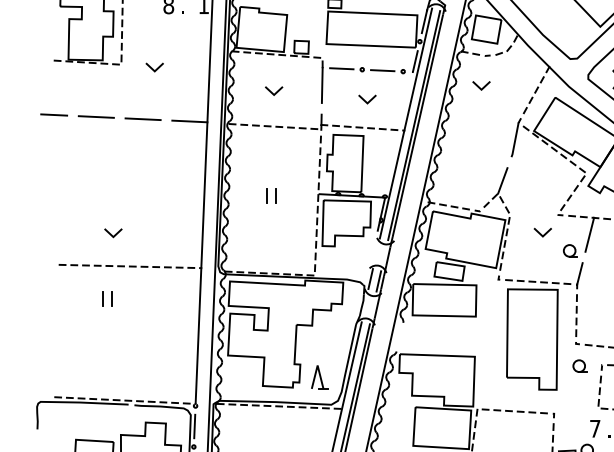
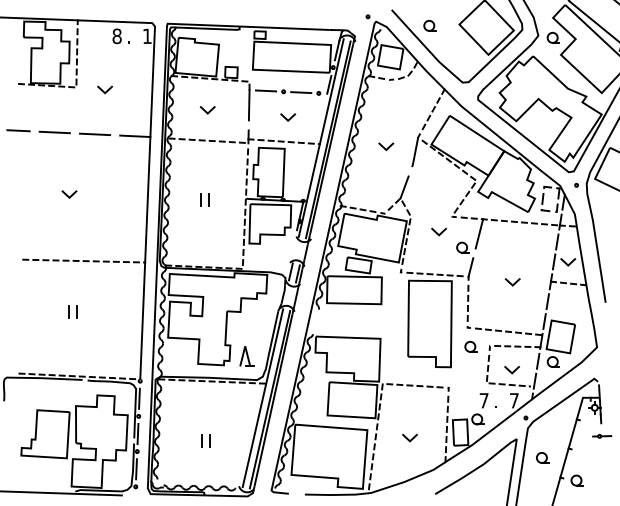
line: (480, 86) -> (385, 147), moved
line: (112, 234) -> (68, 195), moved
part: (106, 298) -> (72, 311), moved

